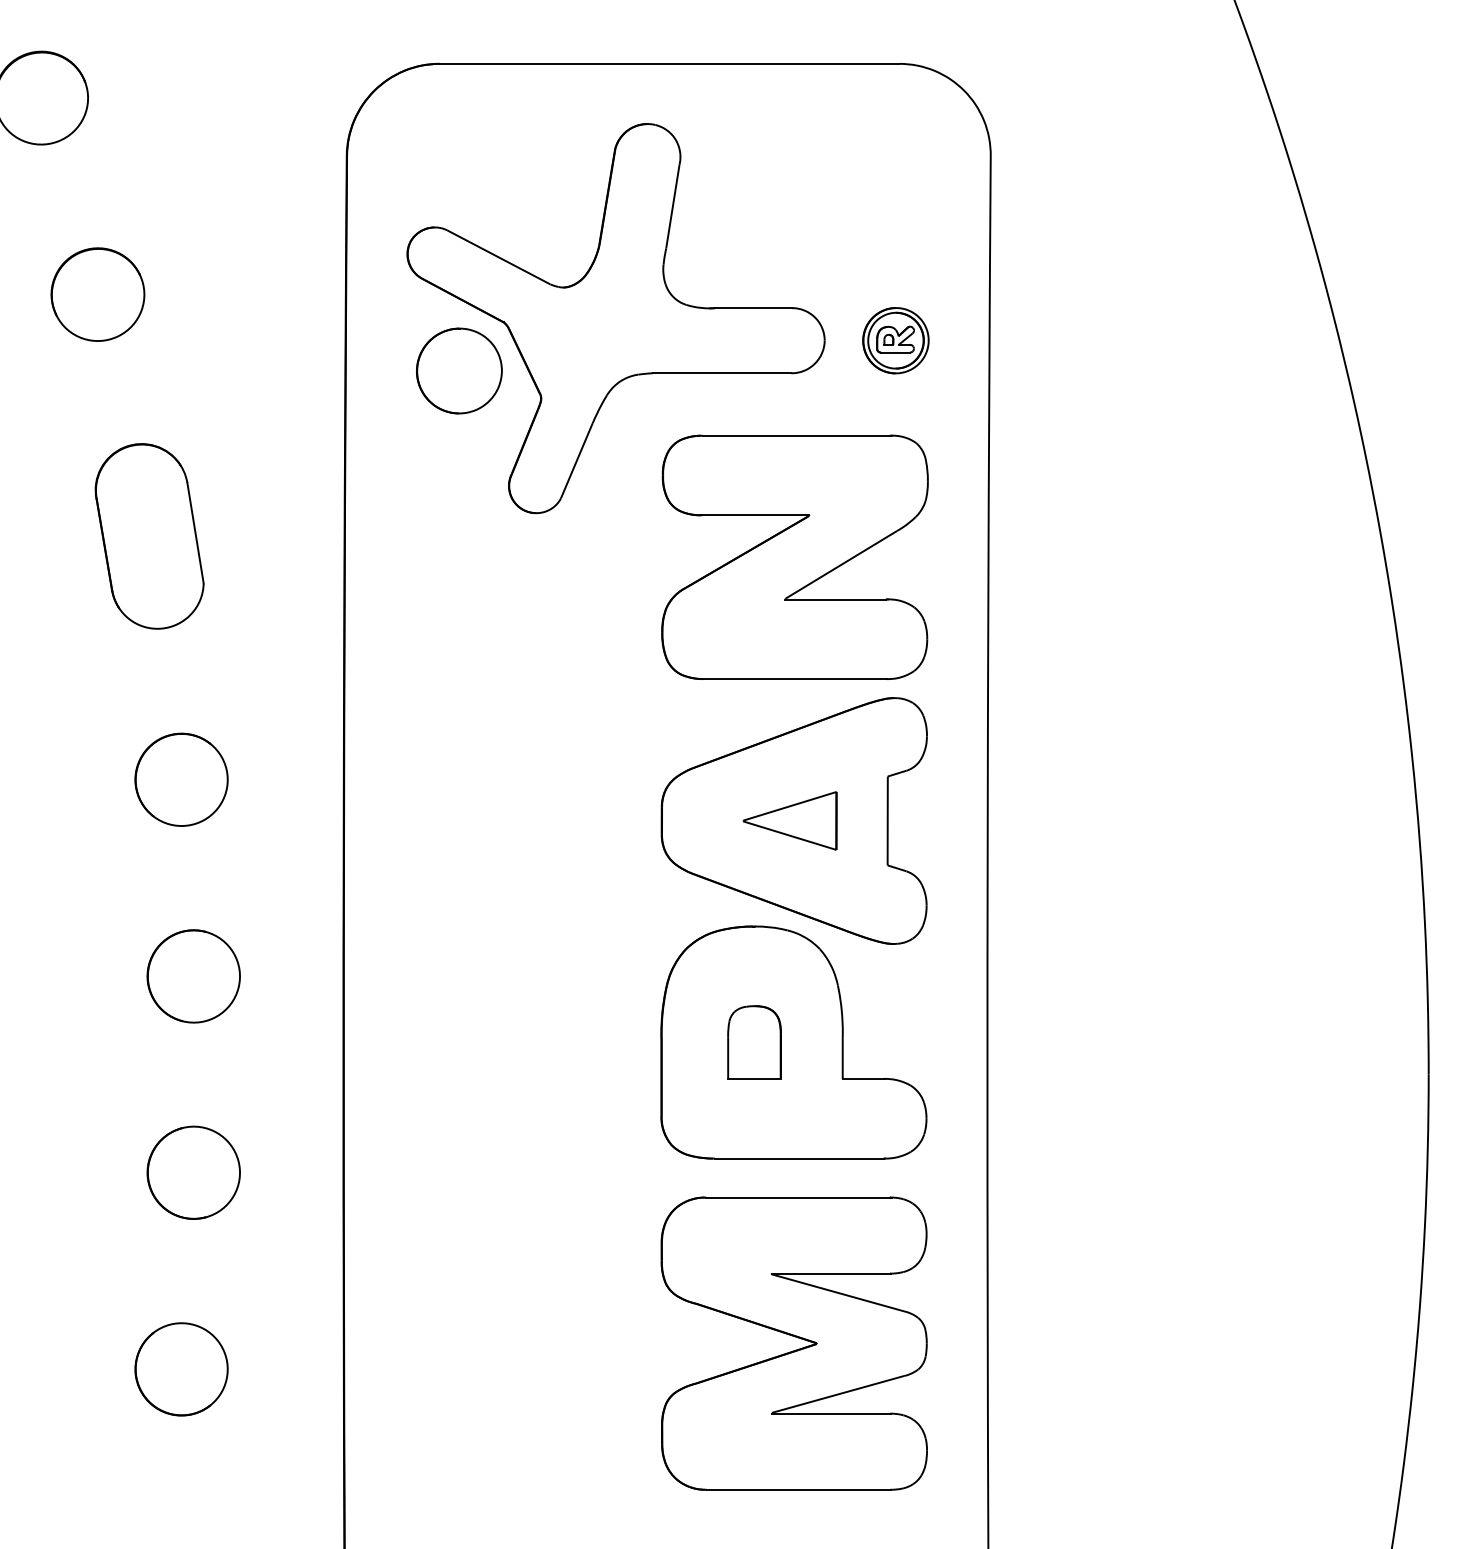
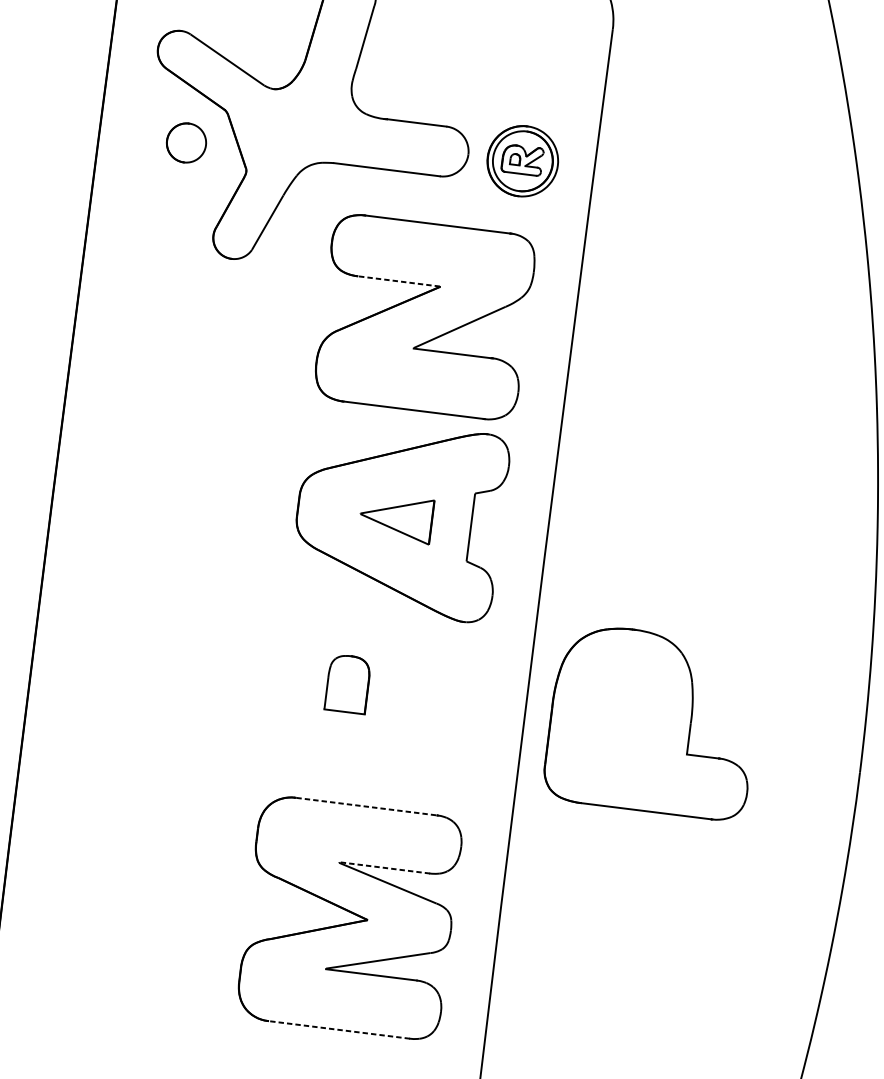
part: (895, 340) -> (522, 161), size x1.4
part: (459, 370) -> (186, 142), size x0.6
line: (755, 515) -> (398, 281), solid -> dashed
part: (793, 1042) -> (652, 721), moved
line: (798, 1197) -> (366, 806), solid -> dashed
line: (831, 1273) -> (384, 867), solid -> dashed
line: (798, 1489) -> (339, 1029), solid -> dashed

